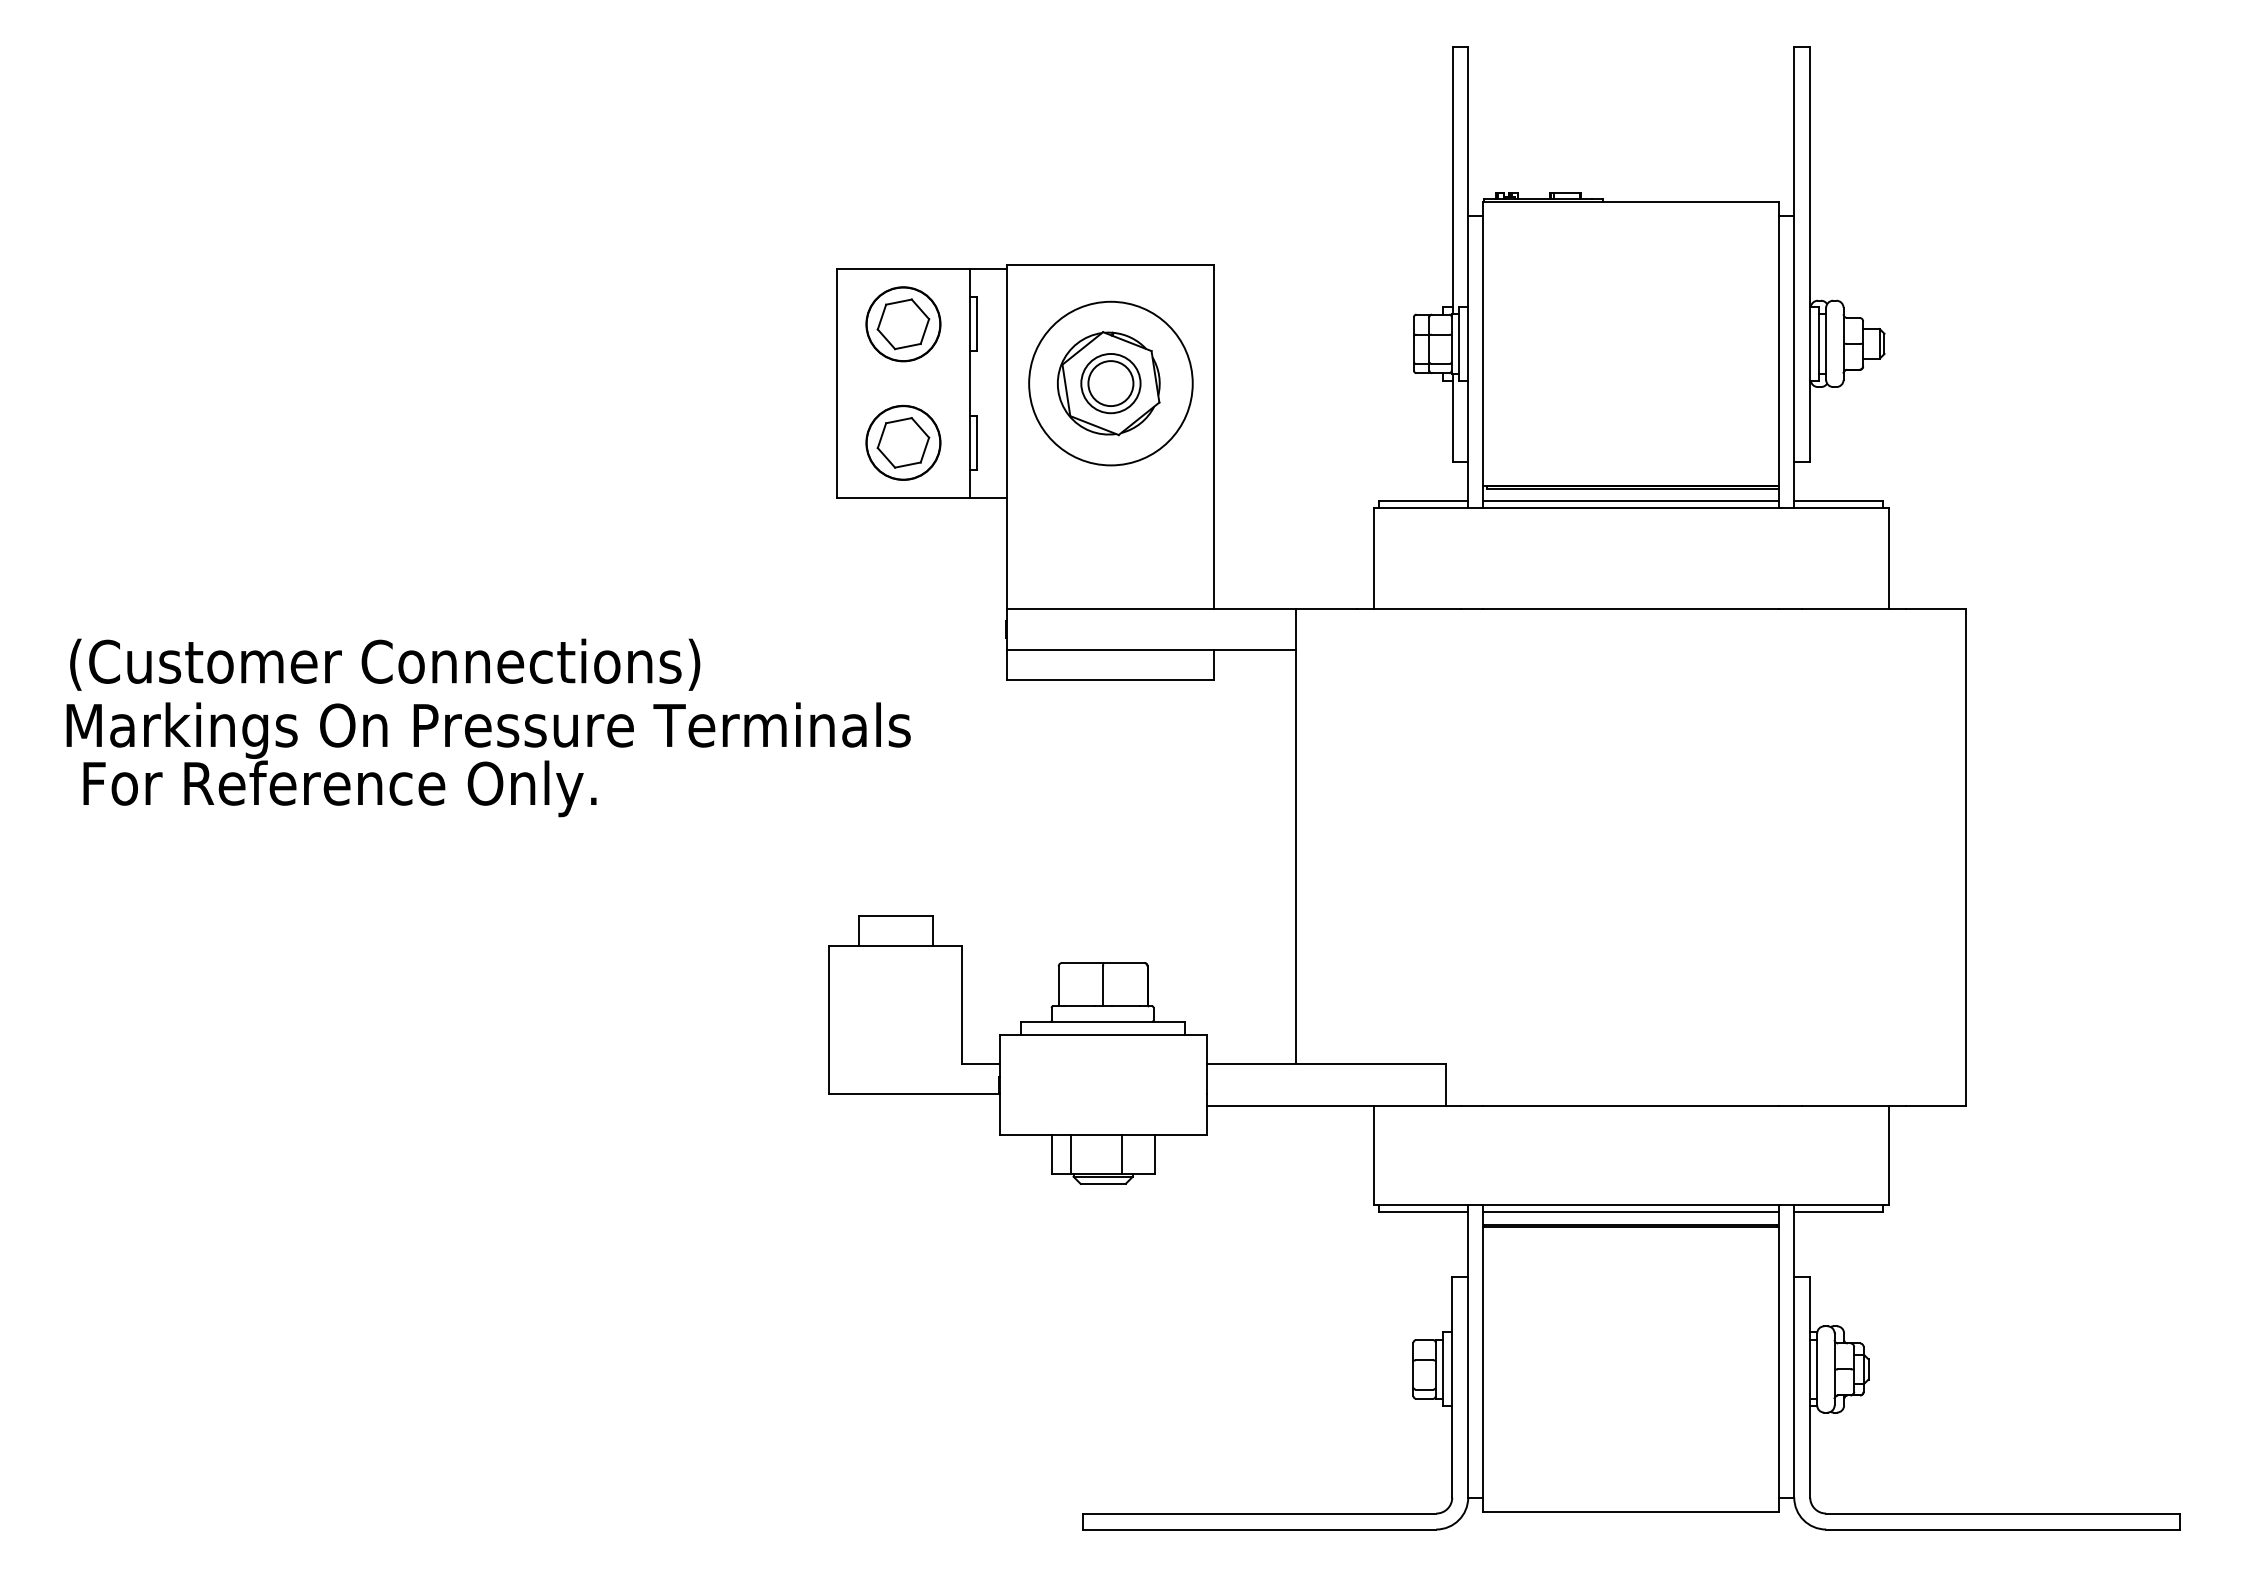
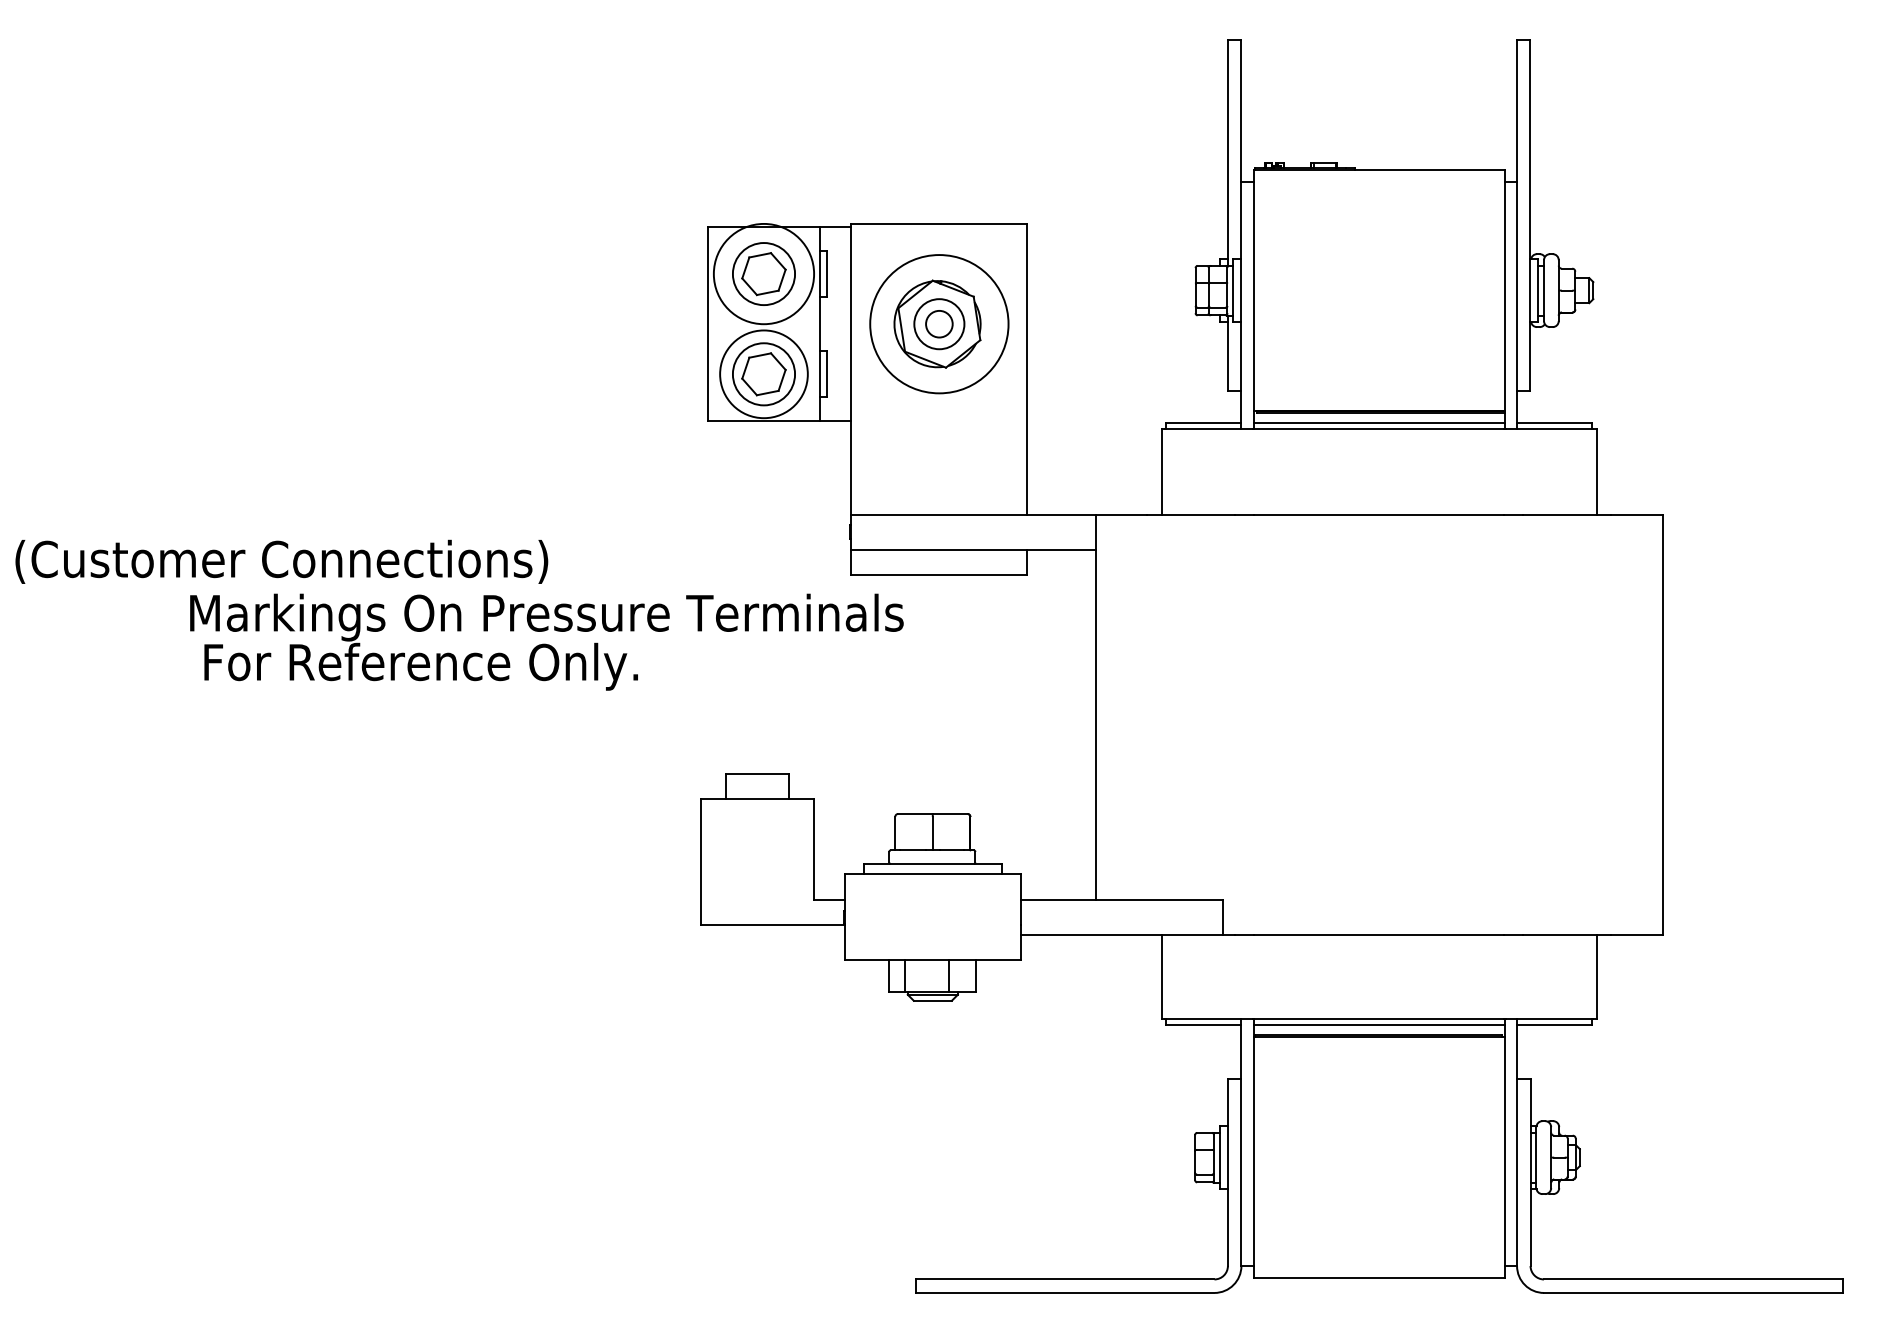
circle: (903, 324) -> (764, 274), size x1.6
circle: (1110, 383) -> (939, 324), size x0.7
circle: (903, 442) -> (764, 373), size x1.4
text: (385, 664) -> (282, 561), moved
text: (488, 759) -> (546, 641), moved

